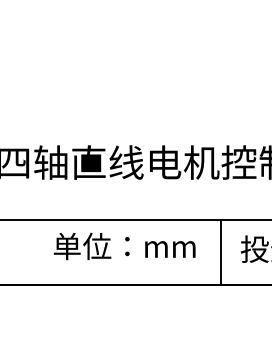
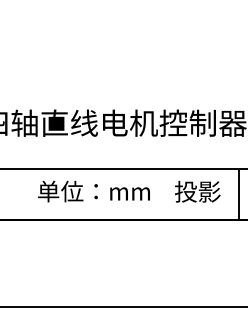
text: (124, 246) -> (93, 191), moved
line: (221, 251) -> (159, 193), removed

